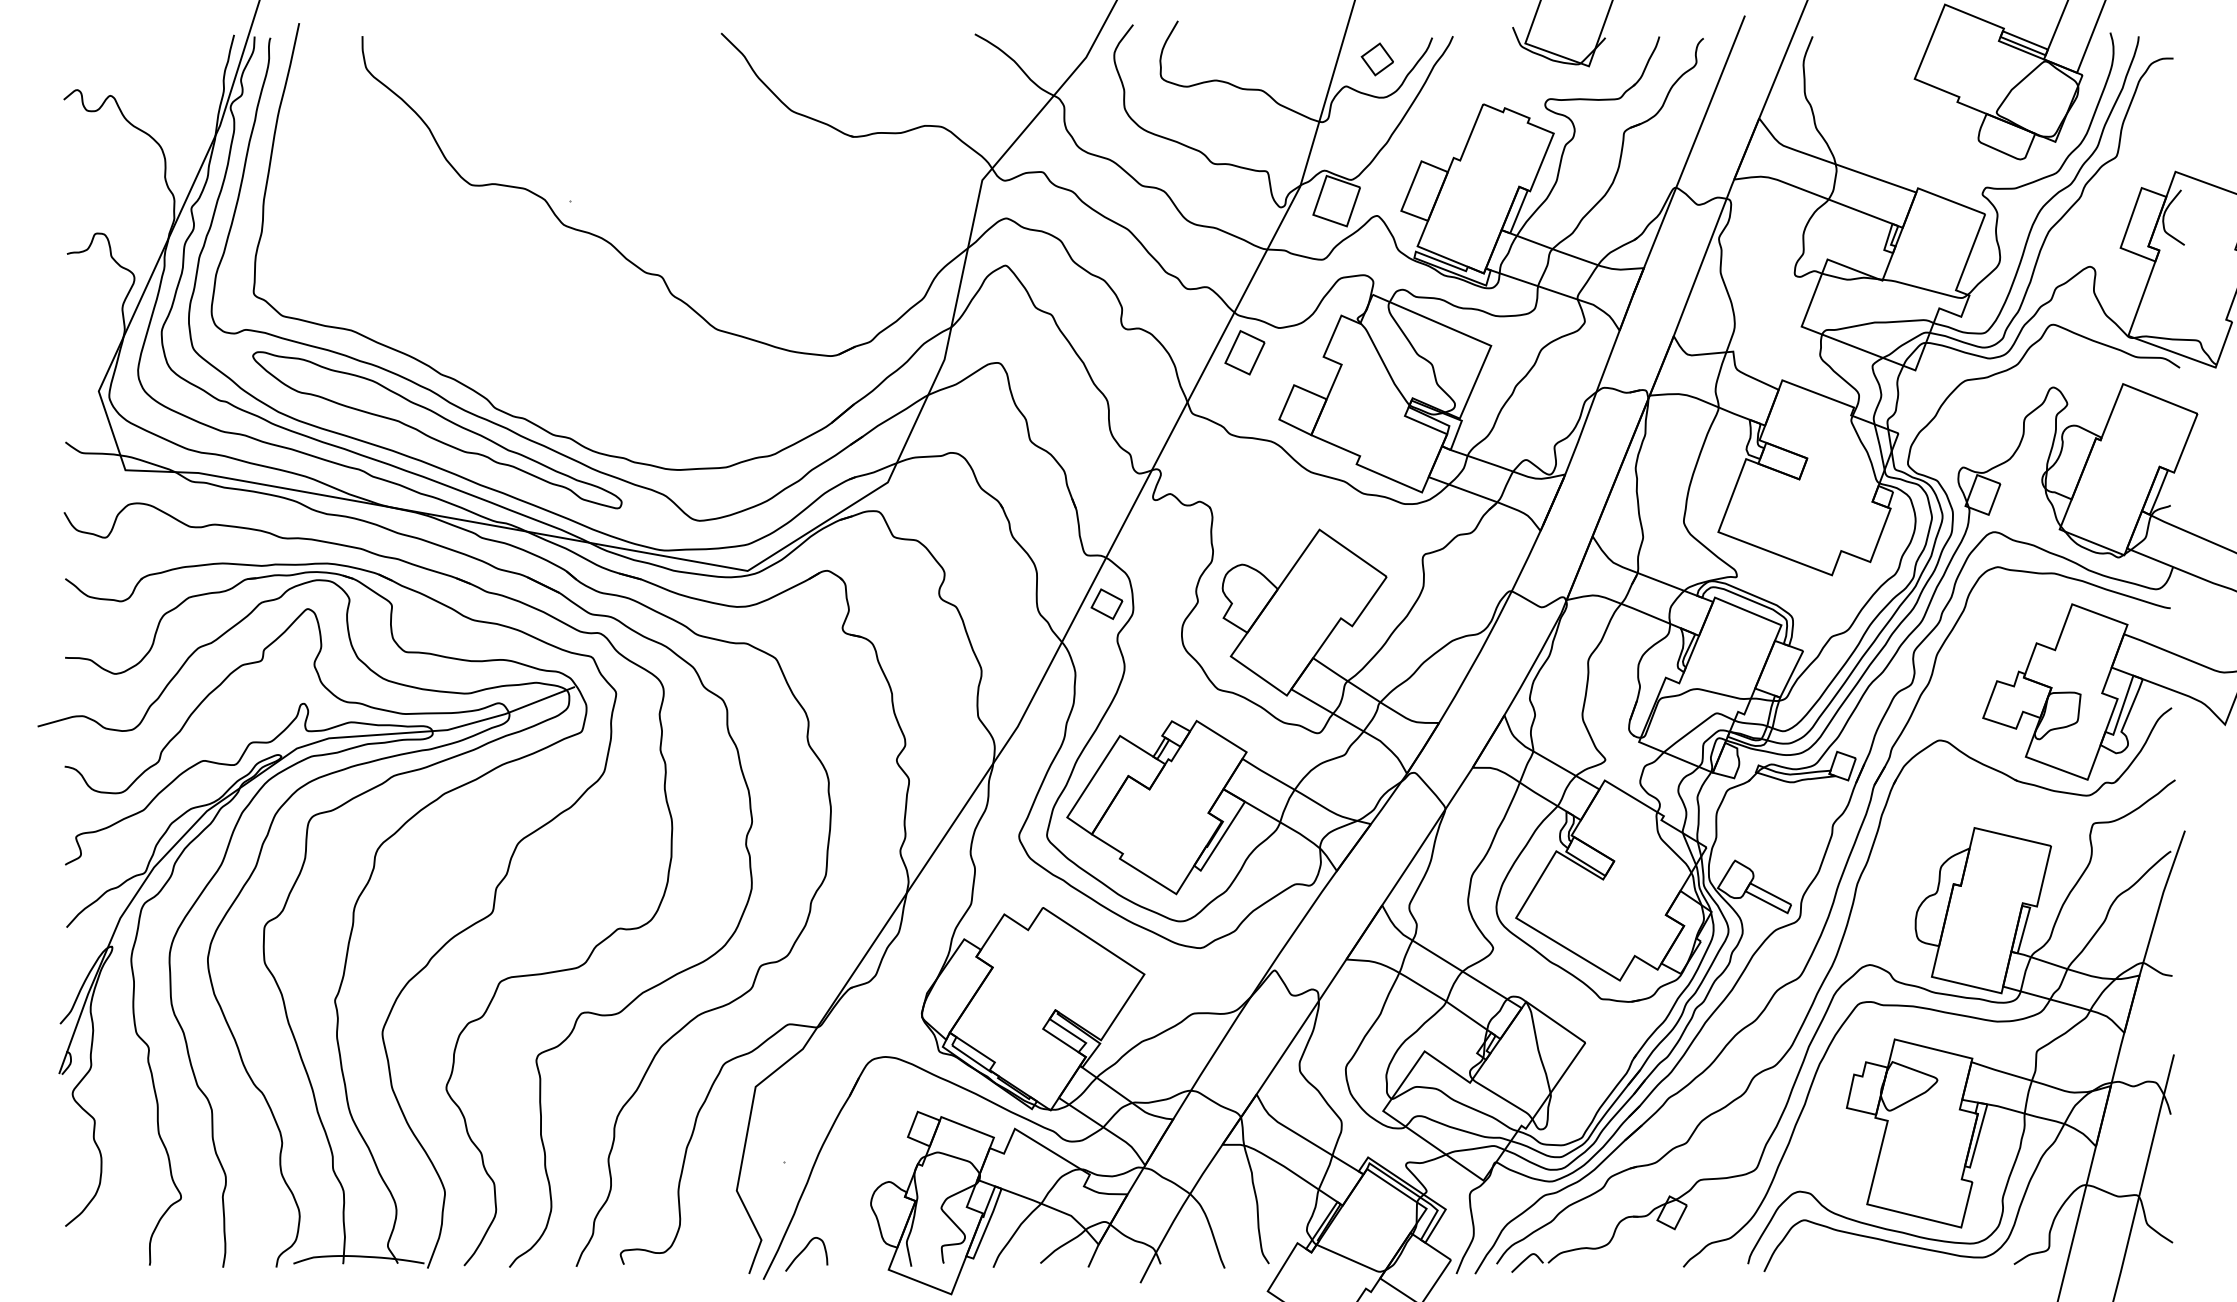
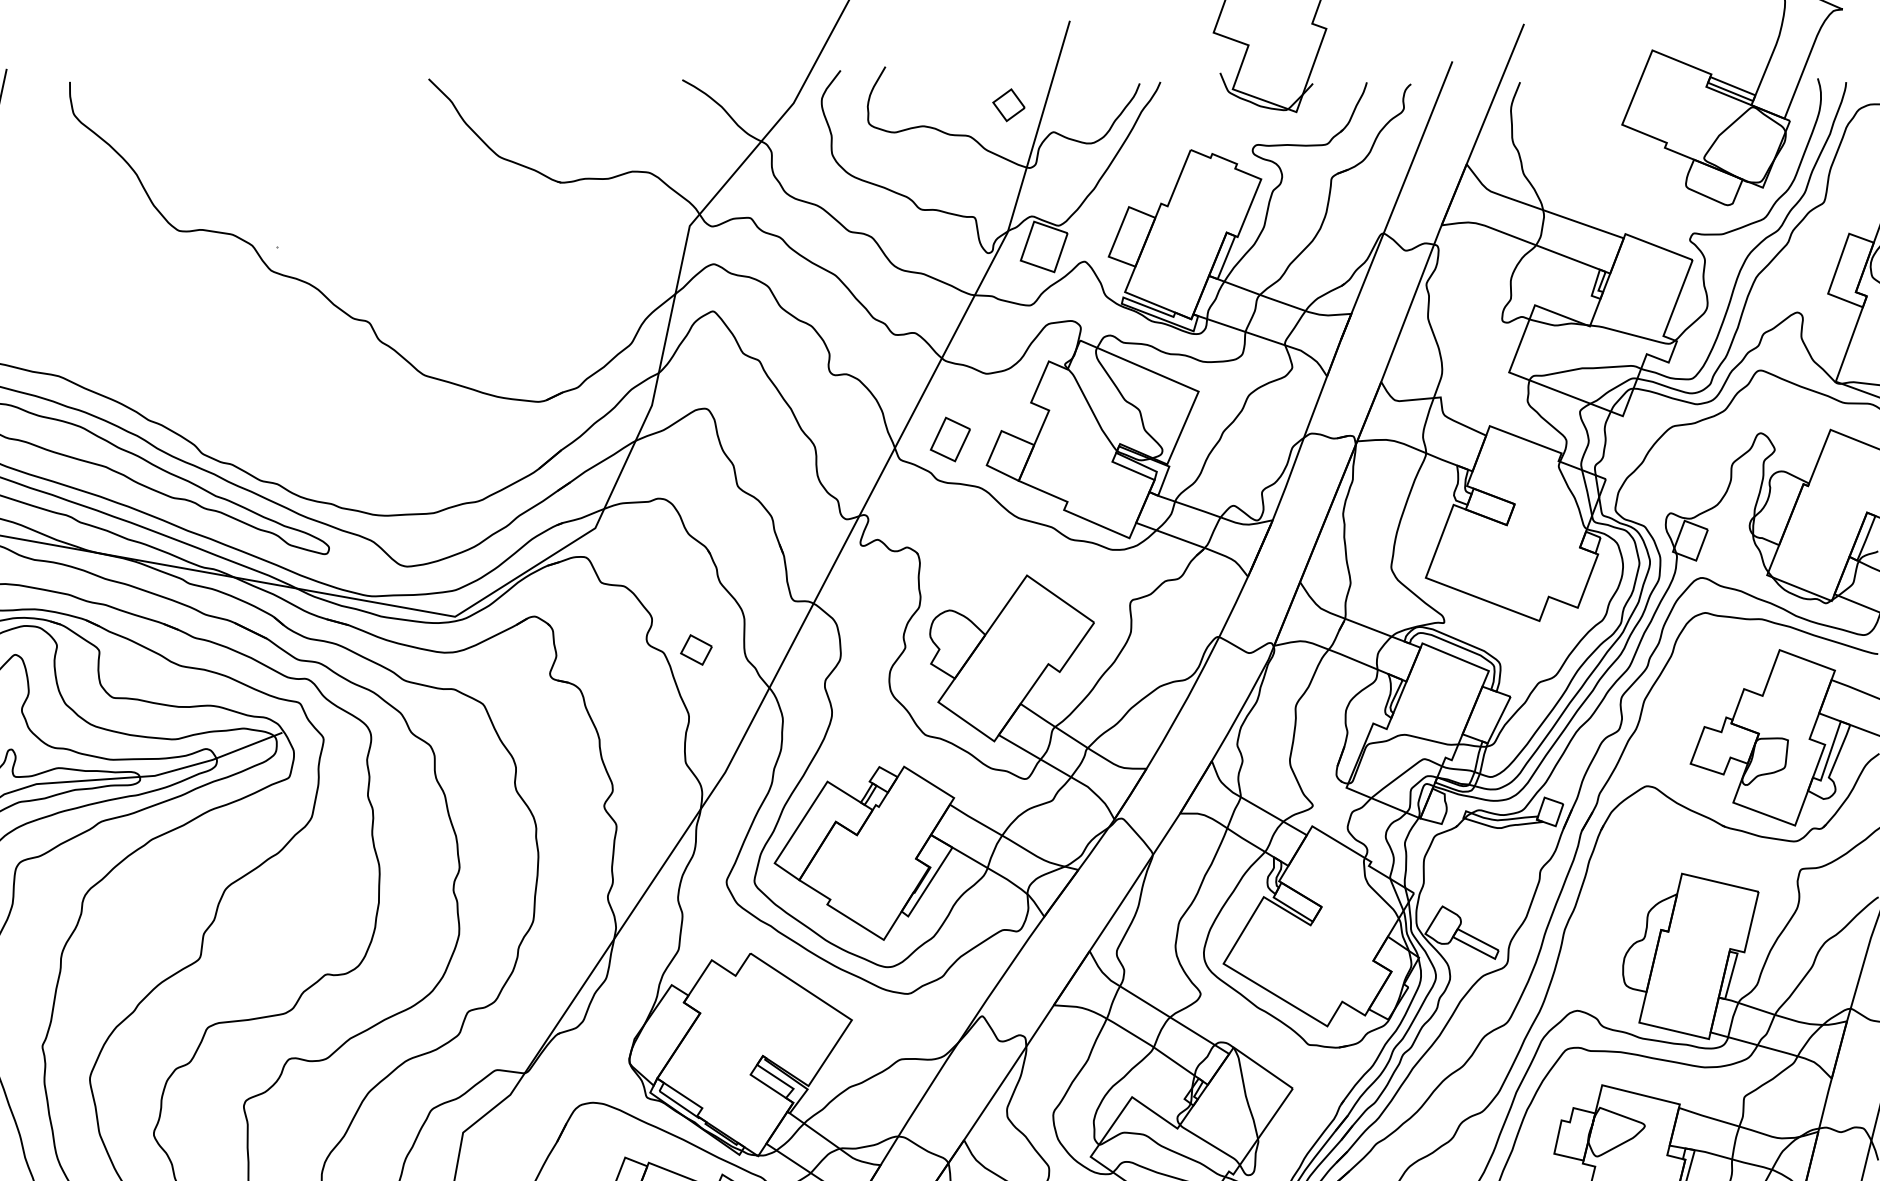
part: (1376, 59) -> (1007, 105), moved
part: (1244, 352) -> (949, 439), moved
part: (1106, 603) -> (695, 649), moved

